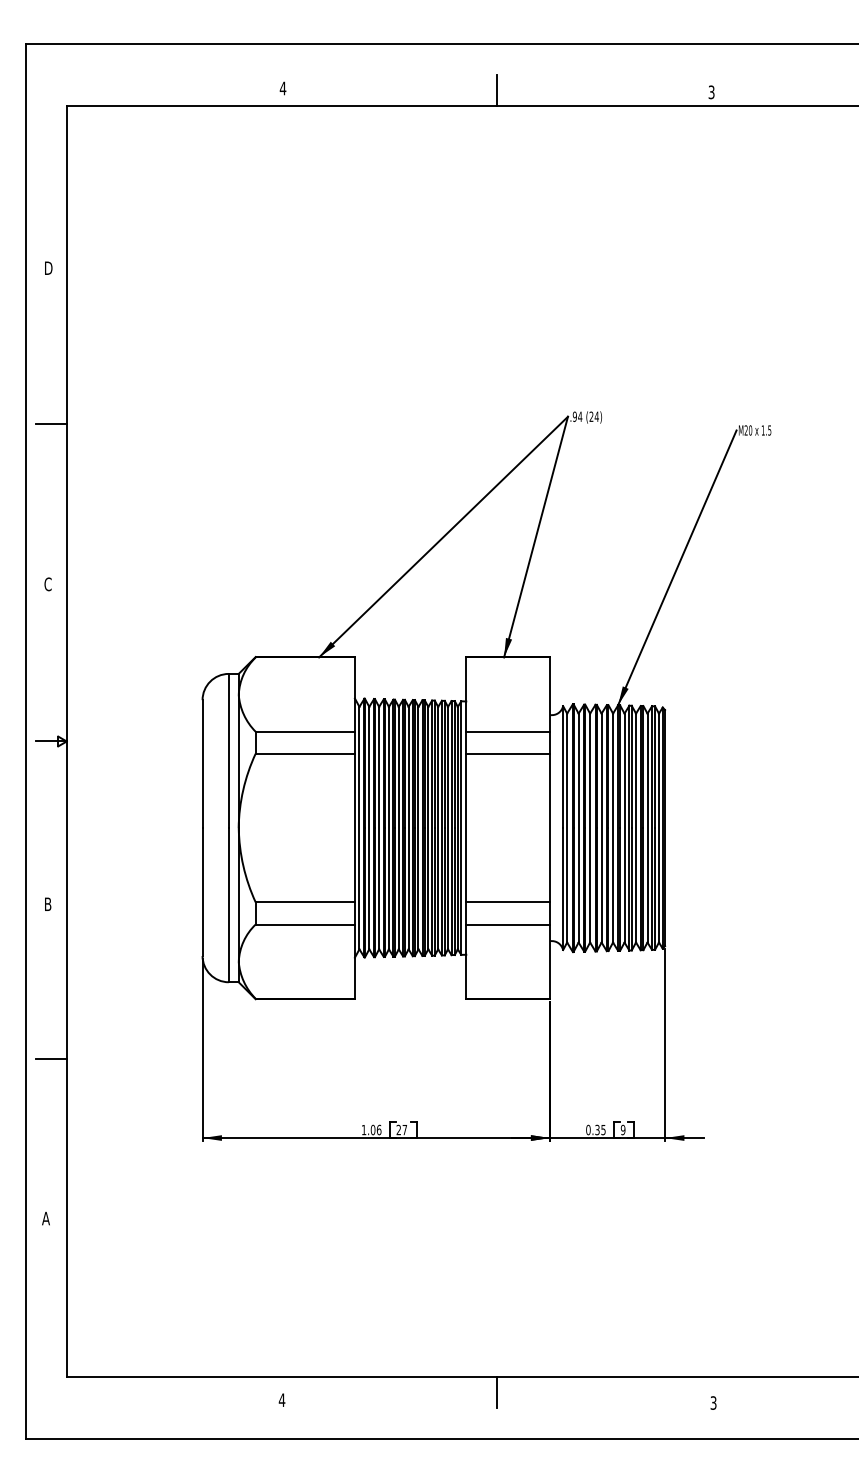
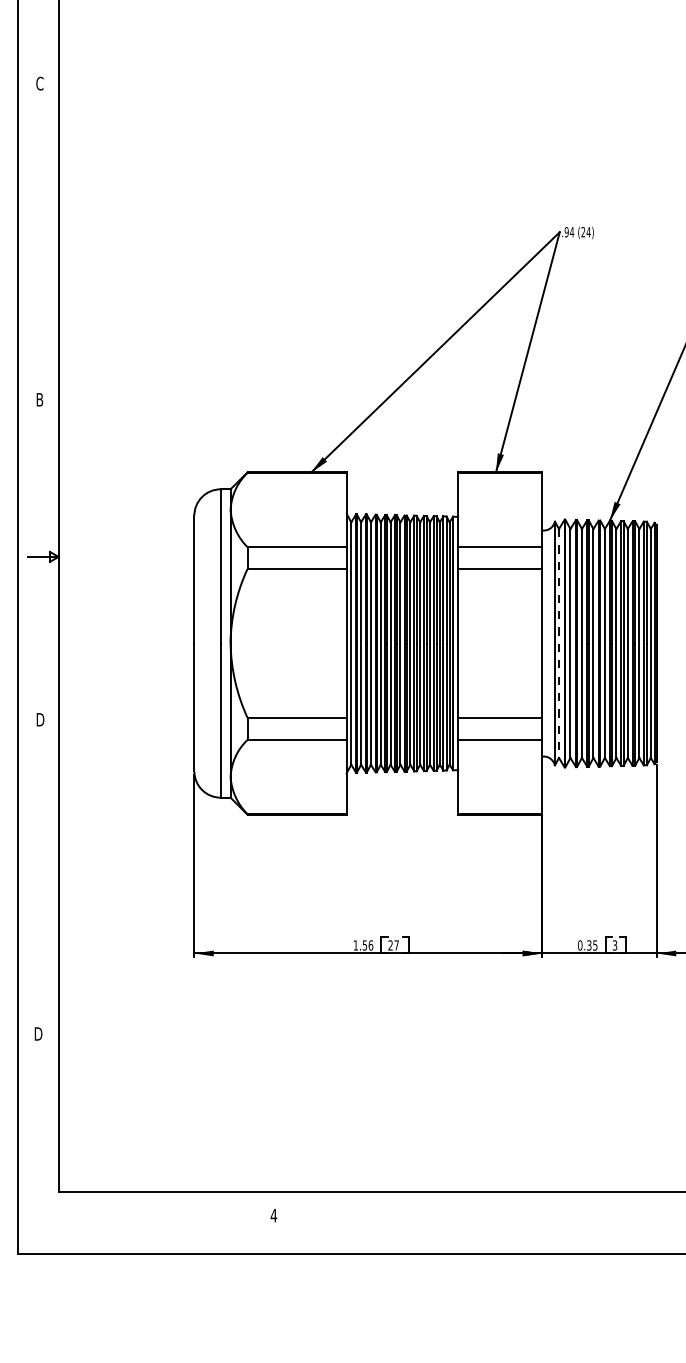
text: (48, 268) -> (40, 83), D -> C
line: (51, 423) -> (43, 238), removed
text: (47, 584) -> (39, 399), C -> B
line: (567, 828) -> (559, 643), solid -> dashed
text: (49, 904) -> (41, 719), B -> D
line: (51, 1059) -> (43, 874), removed
text: (372, 1129) -> (364, 944), 1.06 -> 1.56
text: (622, 1129) -> (614, 944), 9 -> 3
text: (46, 1218) -> (38, 1033), A -> D
line: (497, 1392) -> (489, 1207), removed

